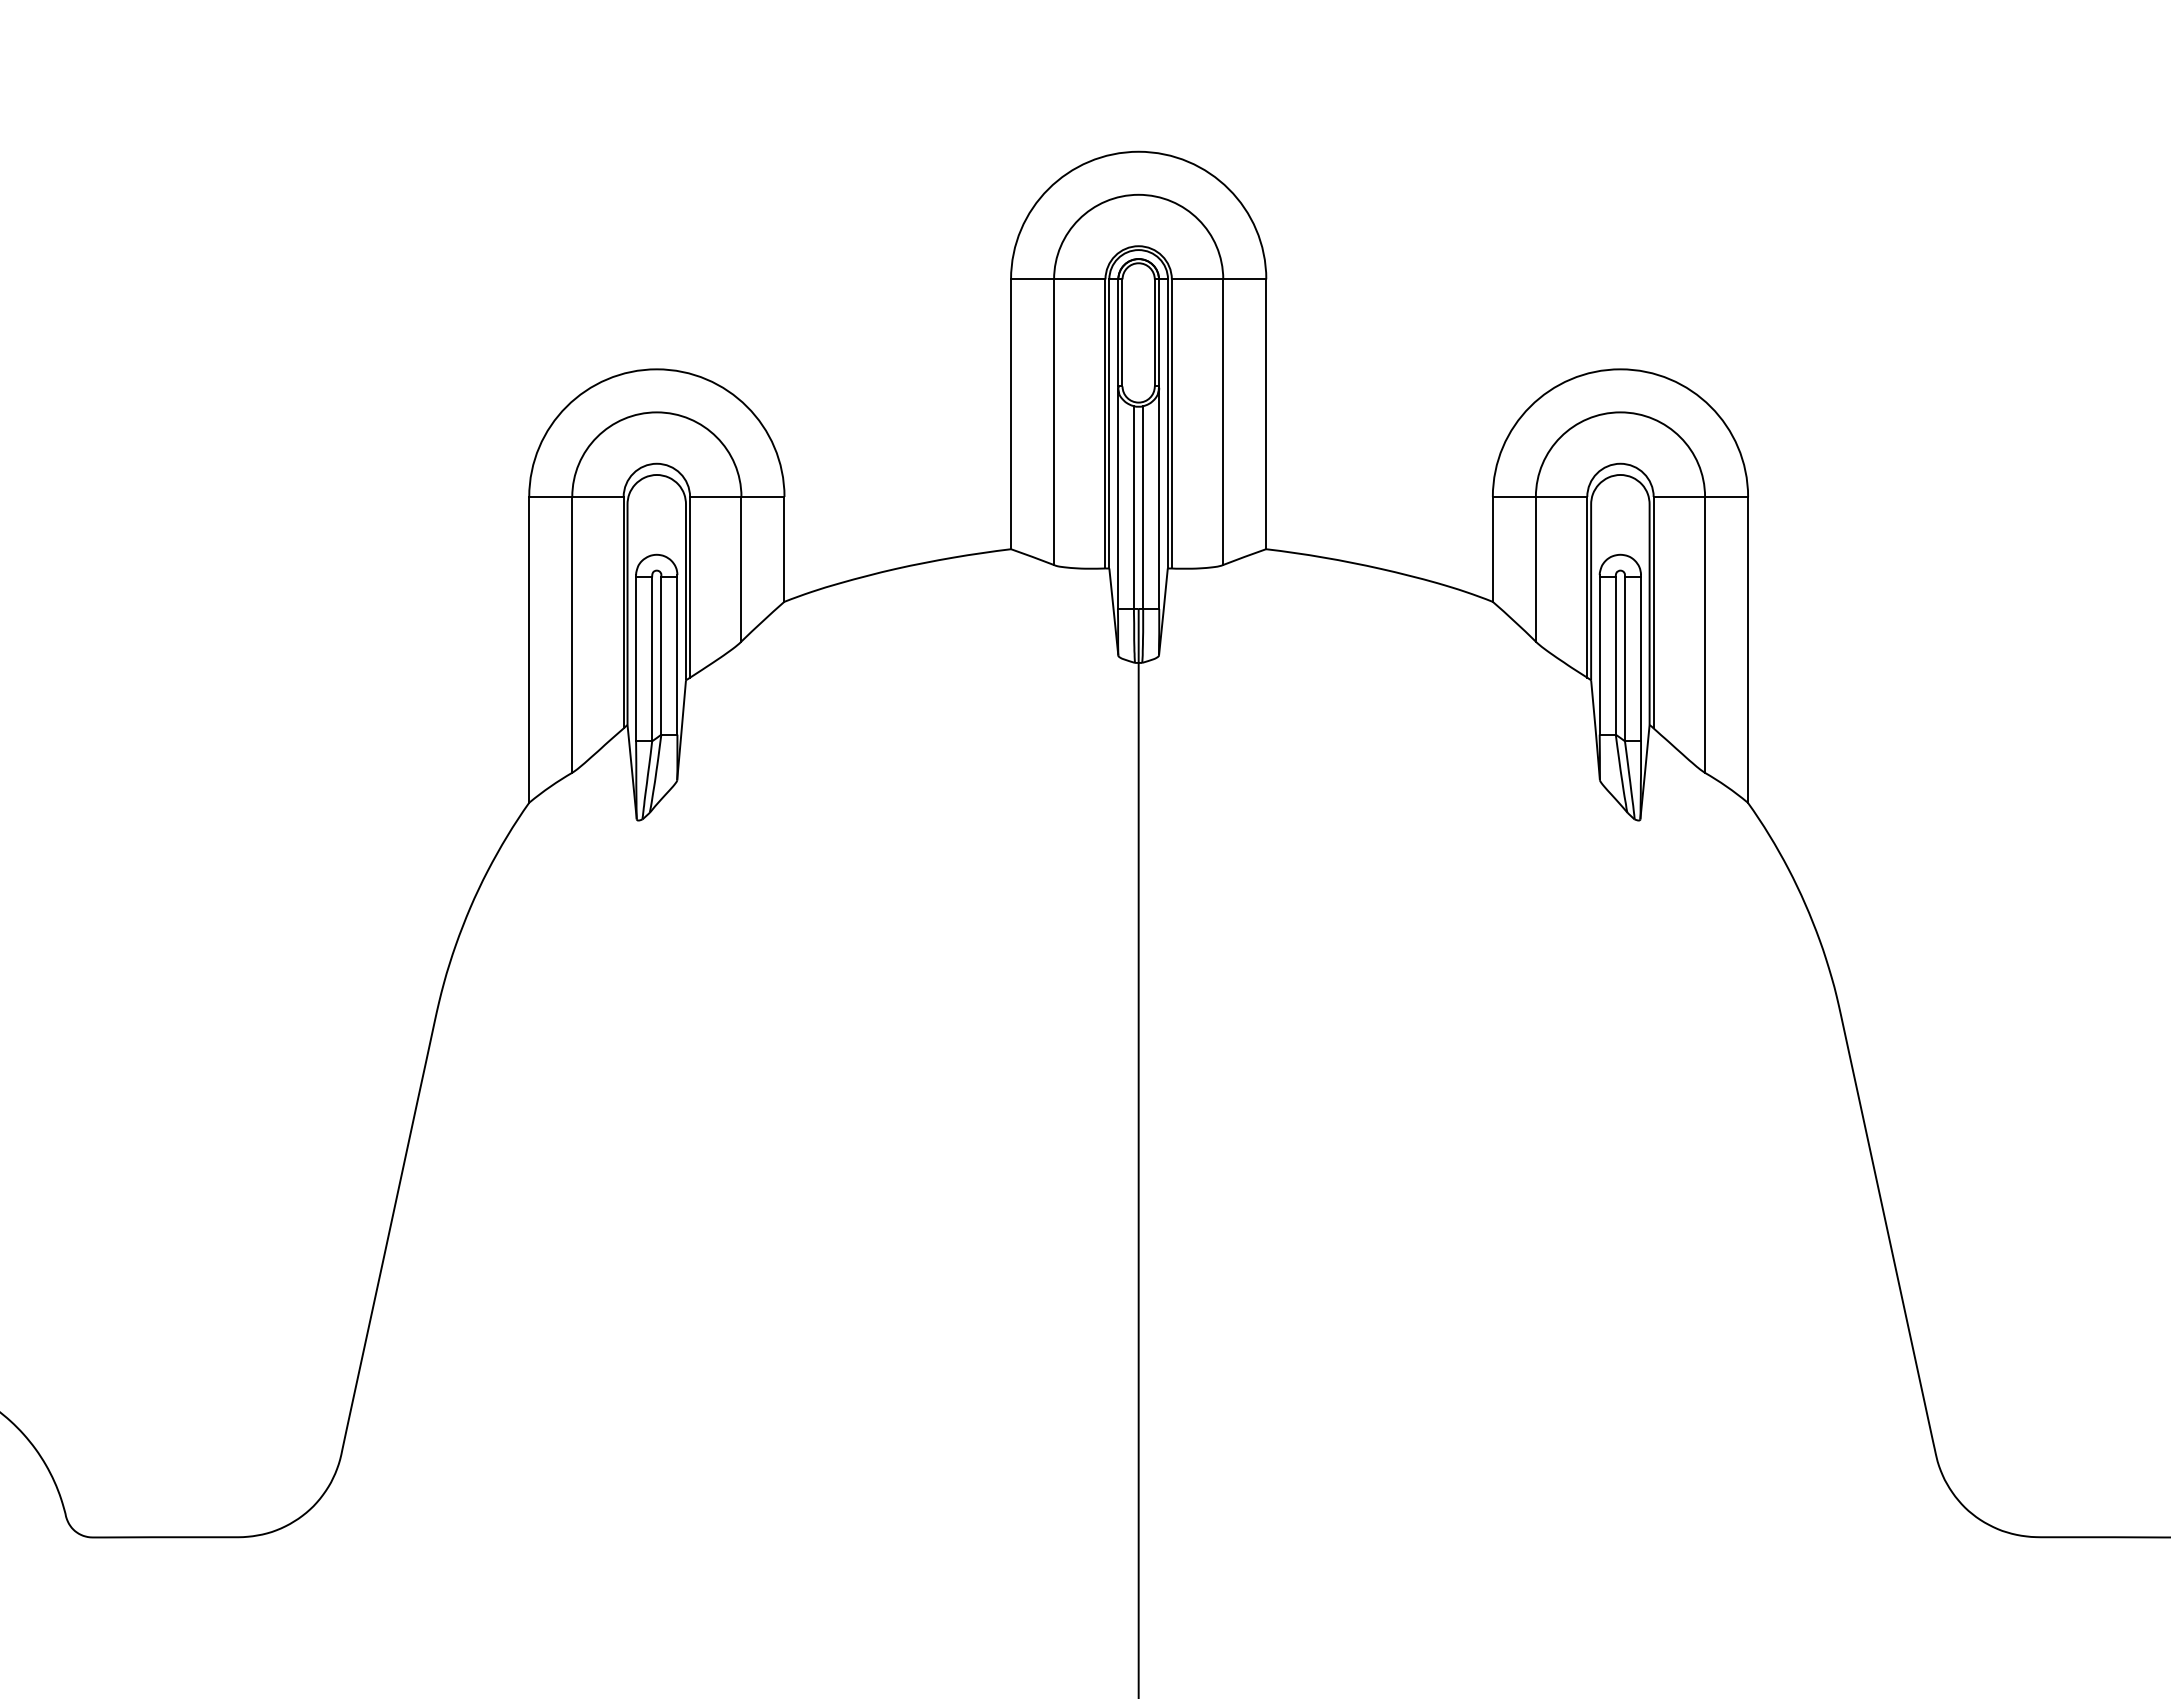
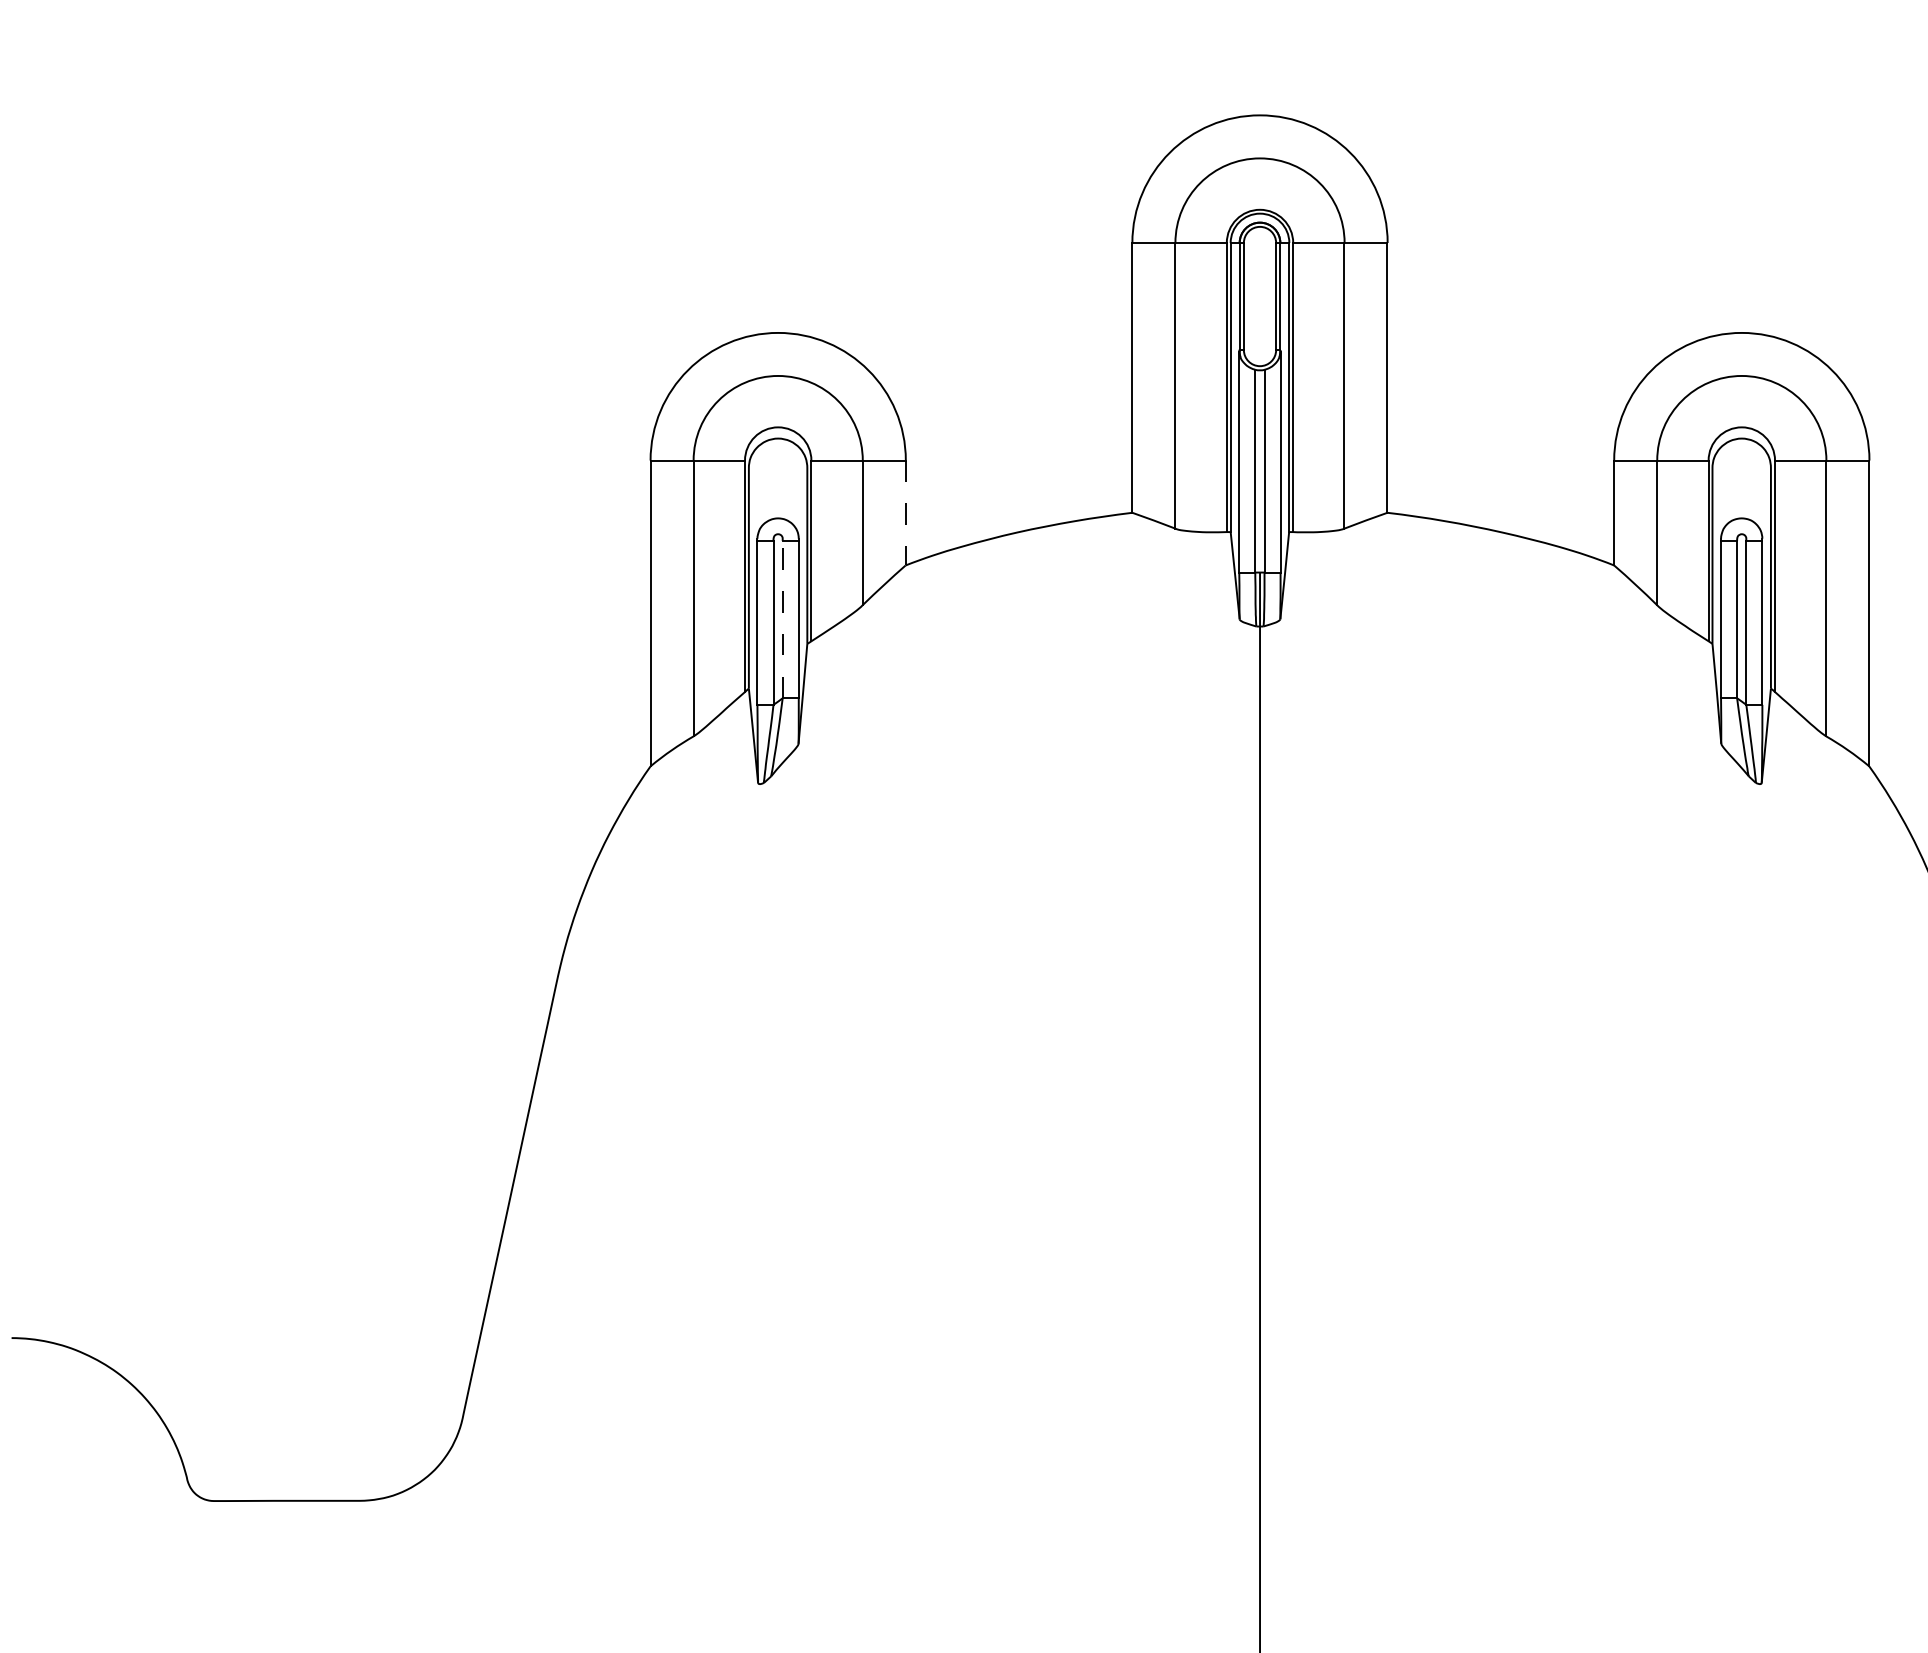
line: (784, 549) -> (905, 513), solid -> dashed
line: (661, 655) -> (782, 619), solid -> dashed

